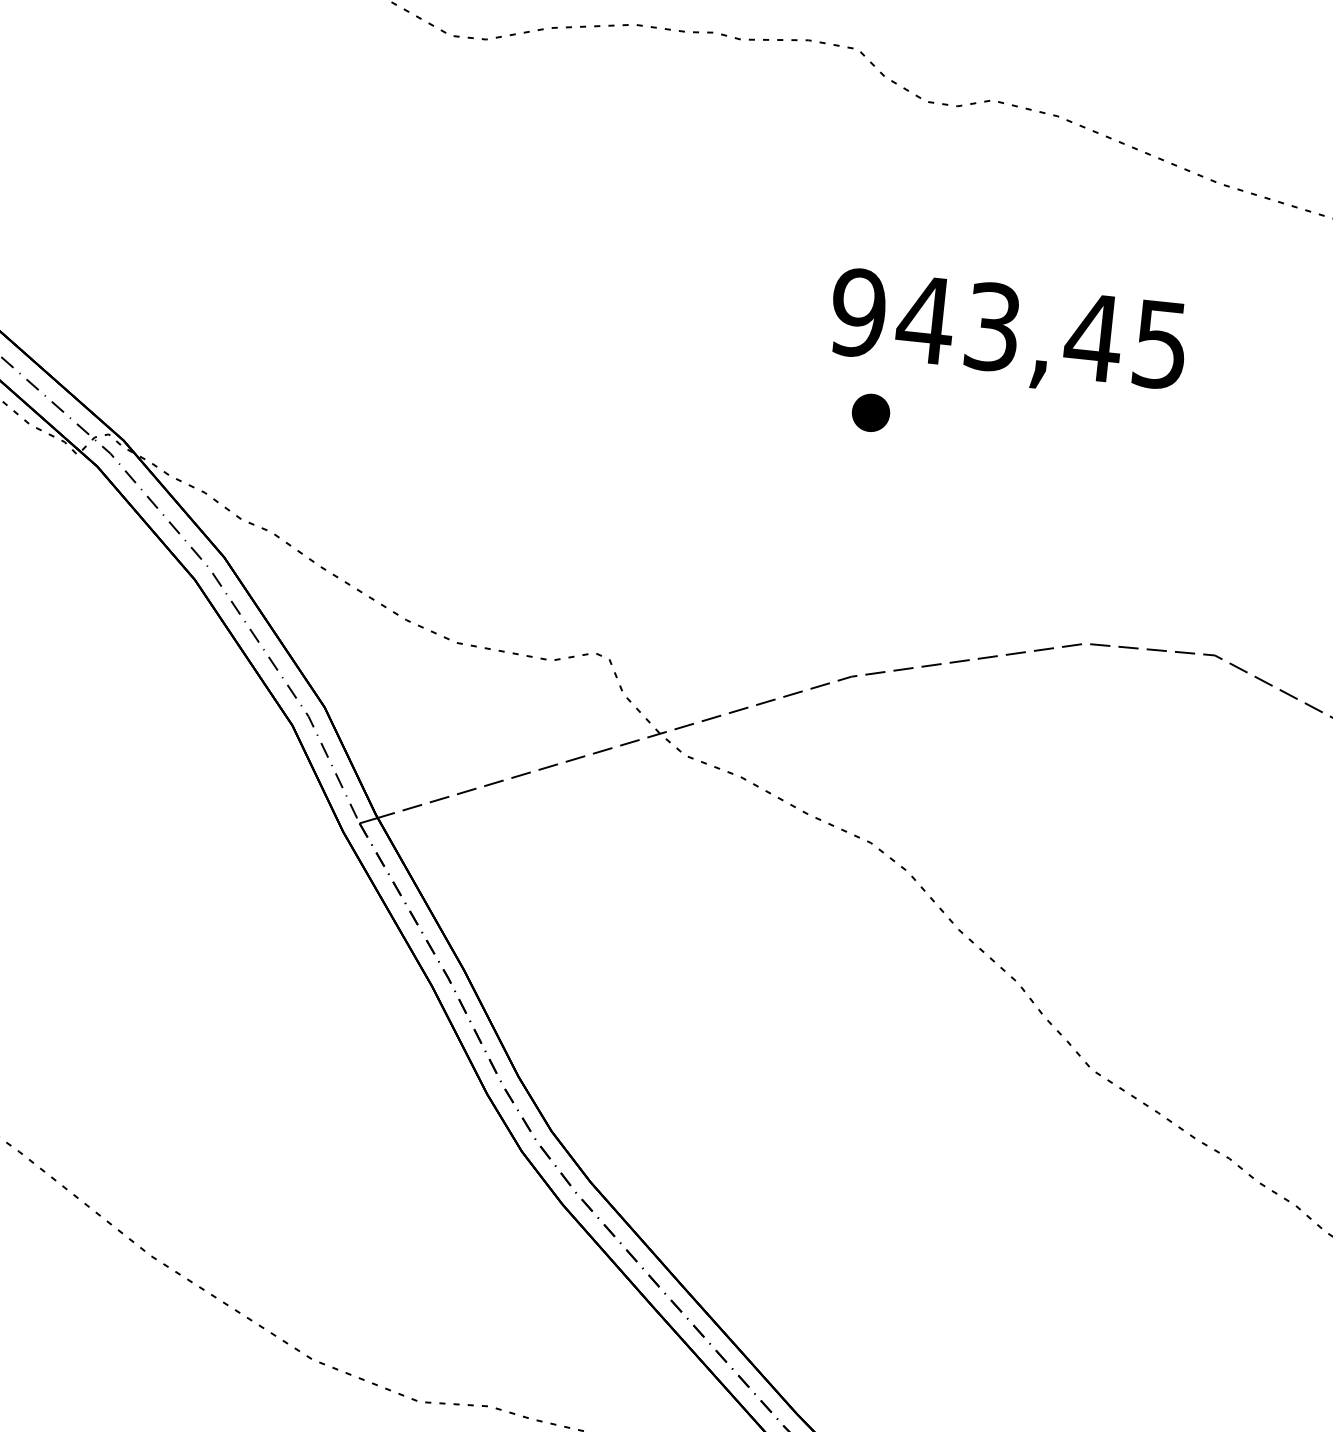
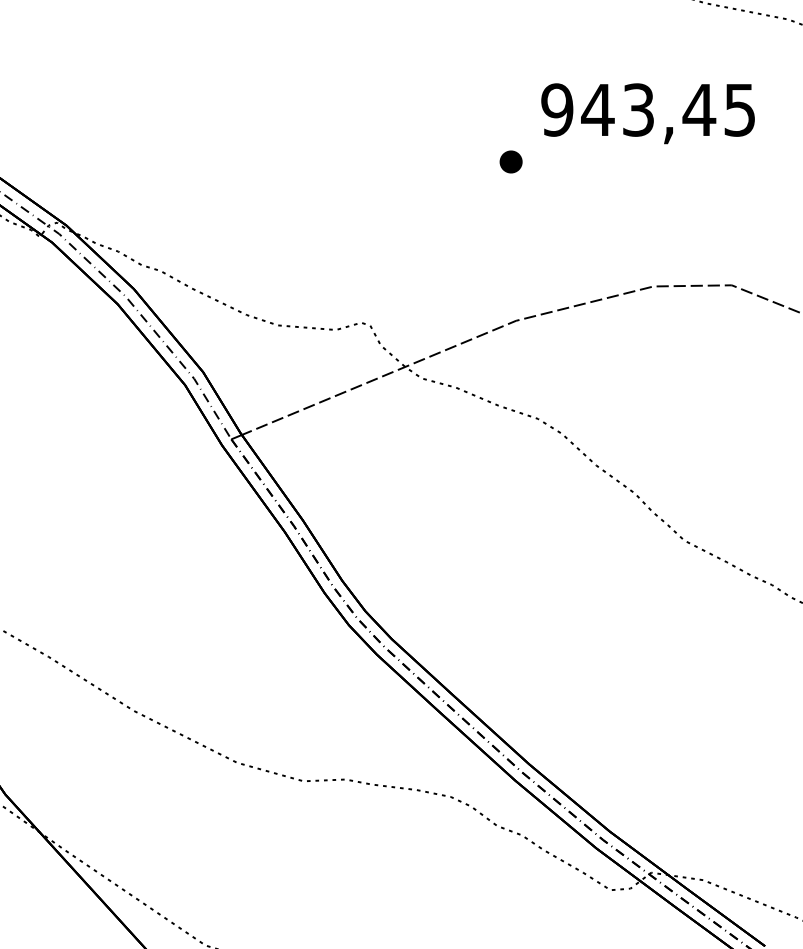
text: (1007, 334) -> (647, 113), moved

